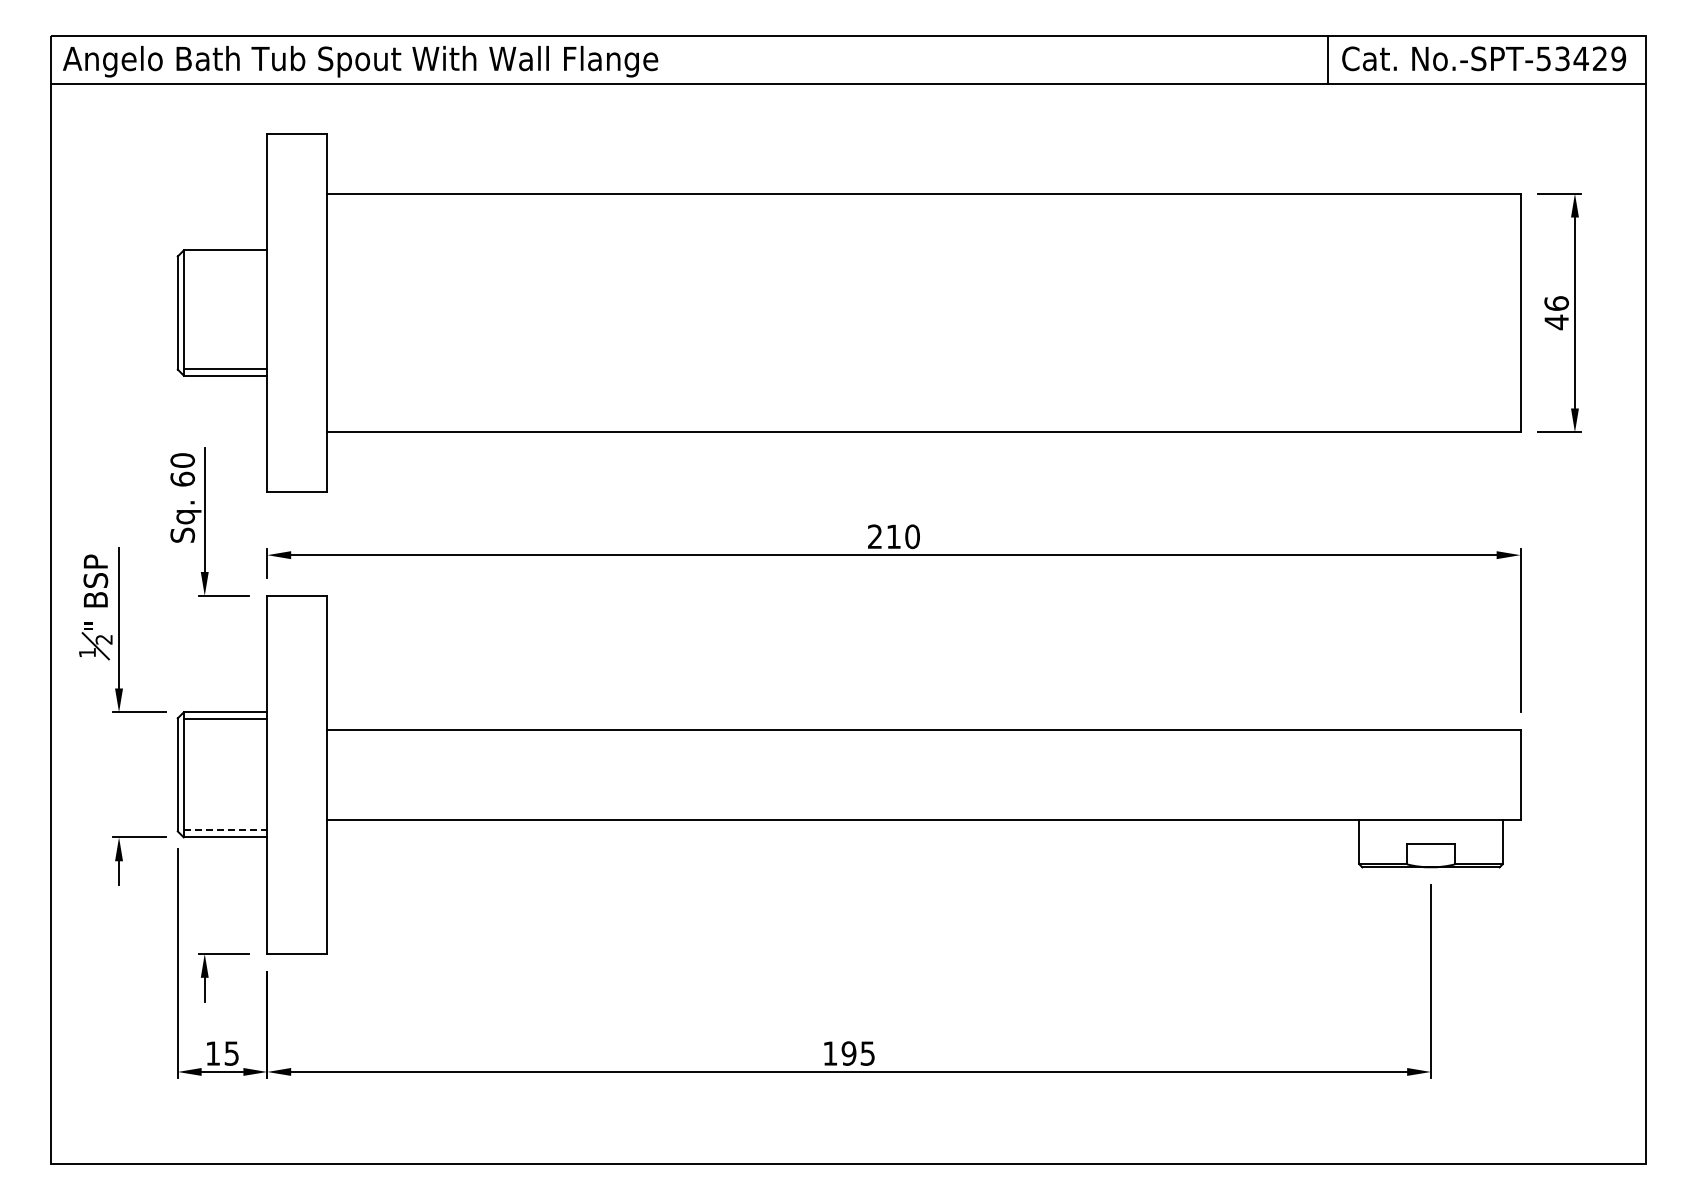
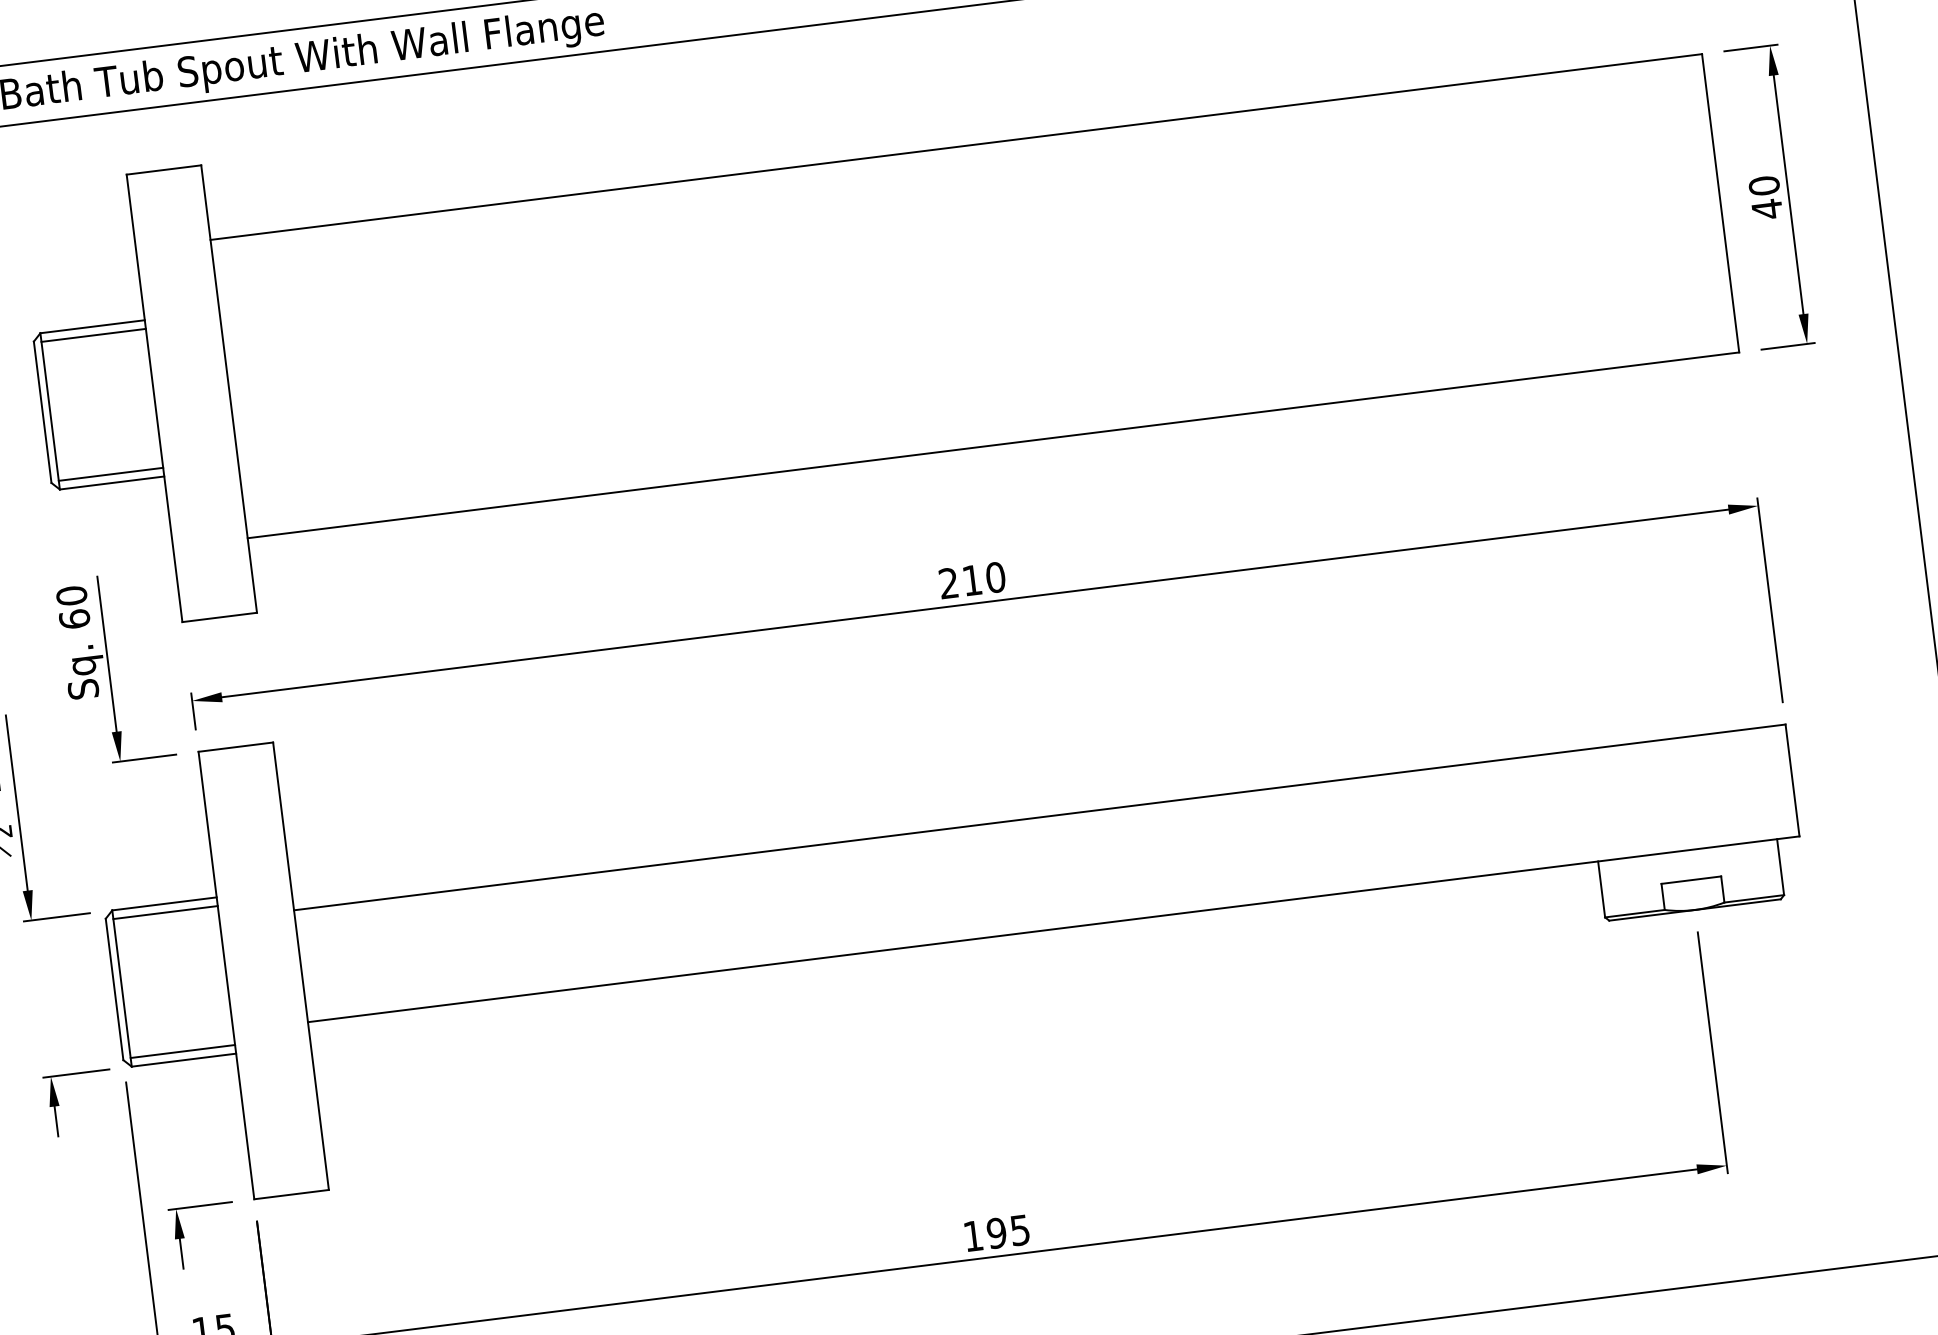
line: (225, 257) -> (93, 335), added
text: (1556, 303) -> (1764, 185), 46 -> 40
line: (225, 830) -> (182, 1051), dashed -> solid

